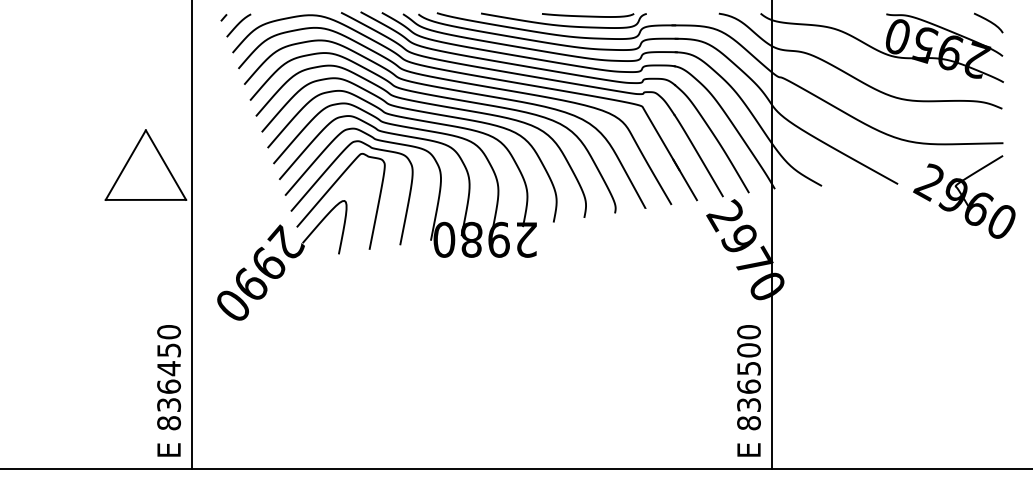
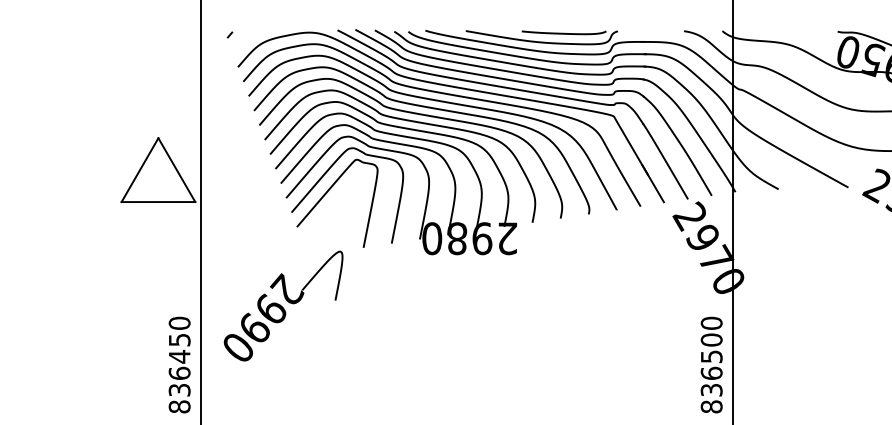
curve: (238, 25) -> (243, 42), removed
part: (282, 260) -> (283, 306), moved

